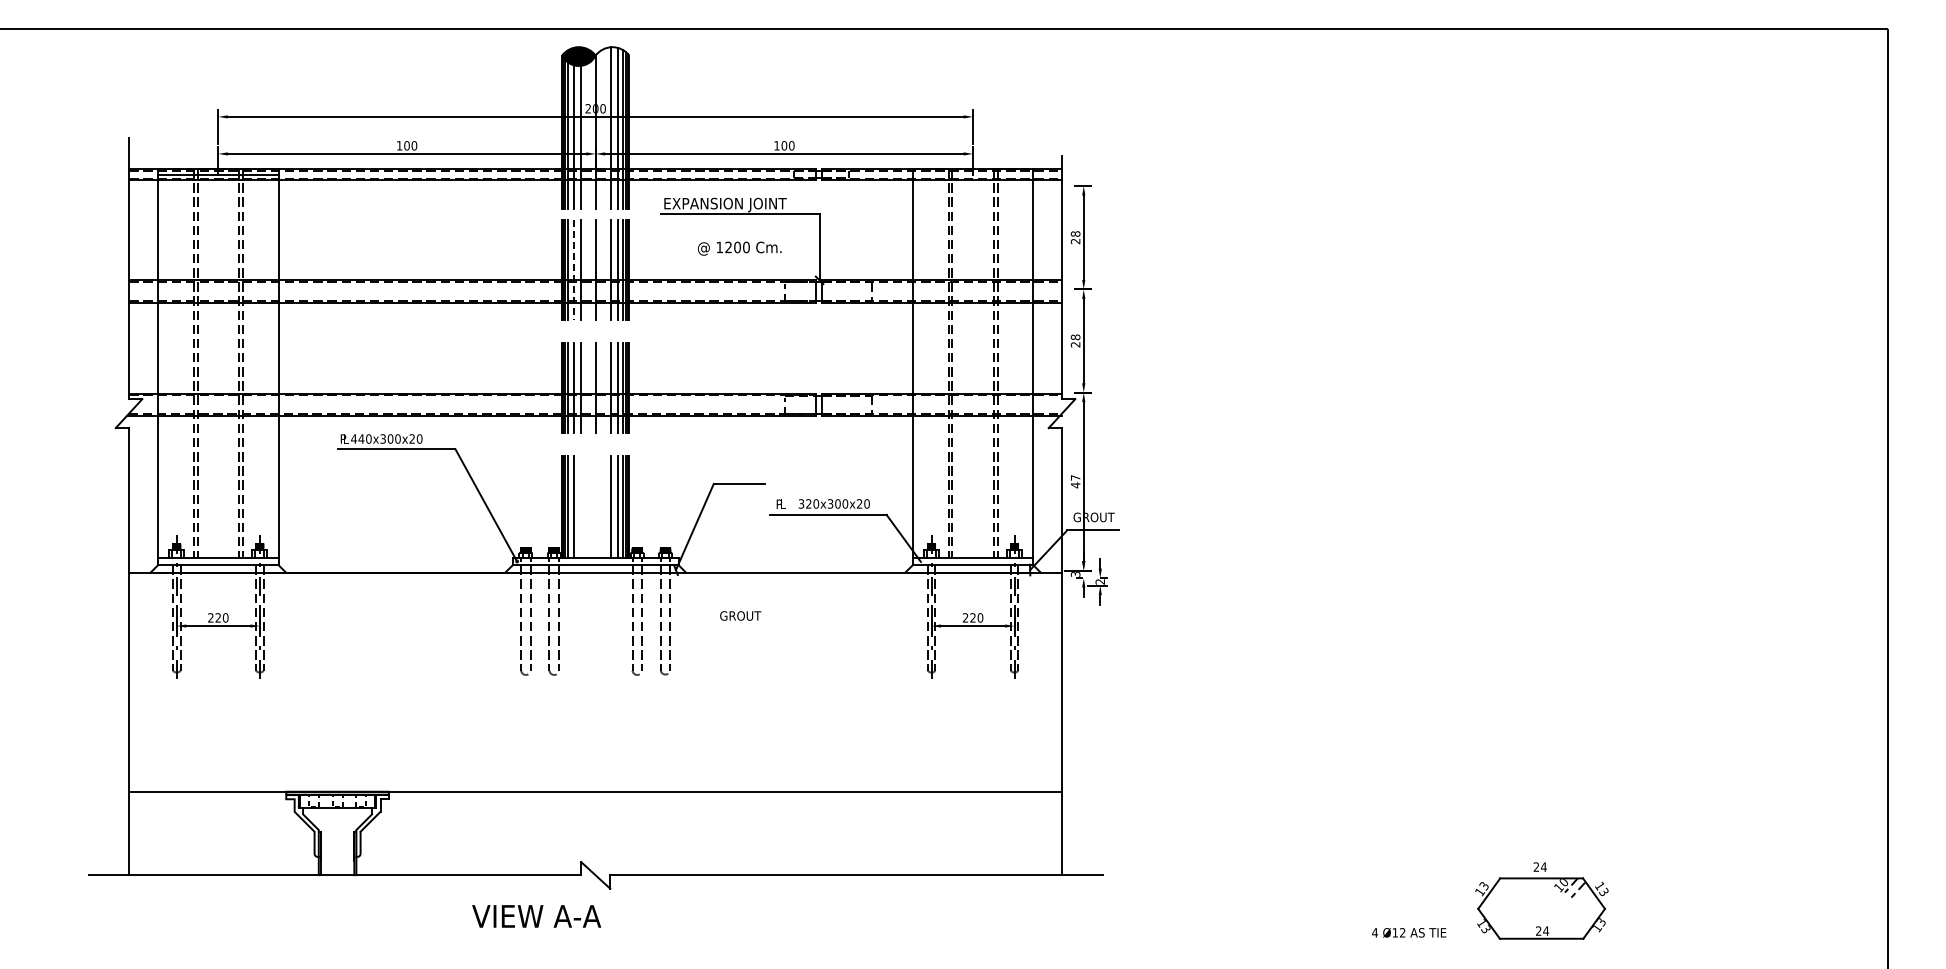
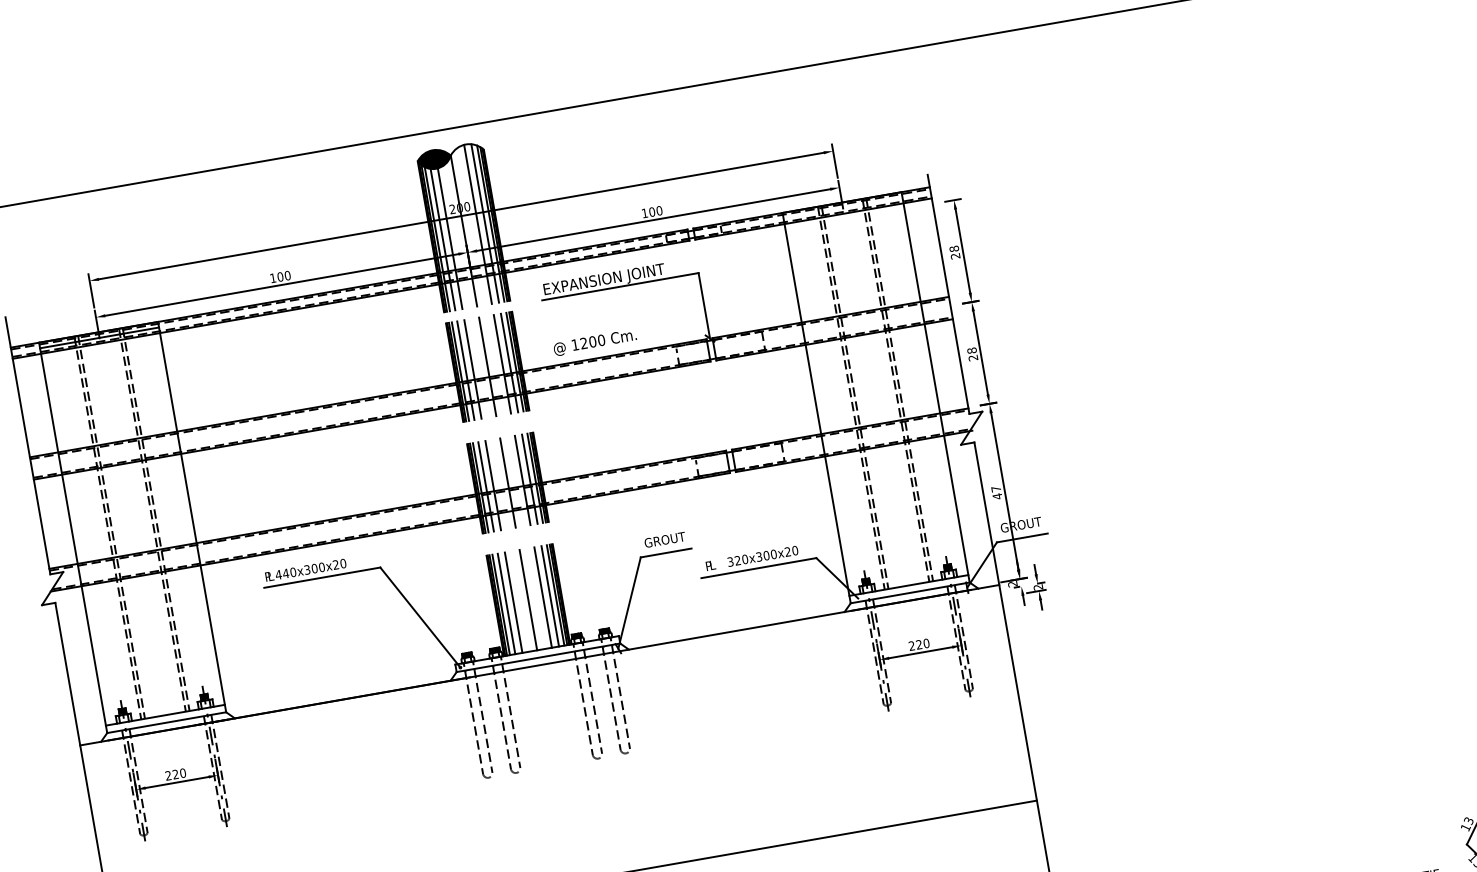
text: (739, 248) -> (594, 342), moved
line: (573, 270) -> (465, 371), dashed -> solid
line: (580, 506) -> (513, 602), added
line: (595, 506) -> (528, 599), added
text: (1075, 574) -> (1012, 584), 3 -> 2
text: (740, 615) -> (664, 539), moved

